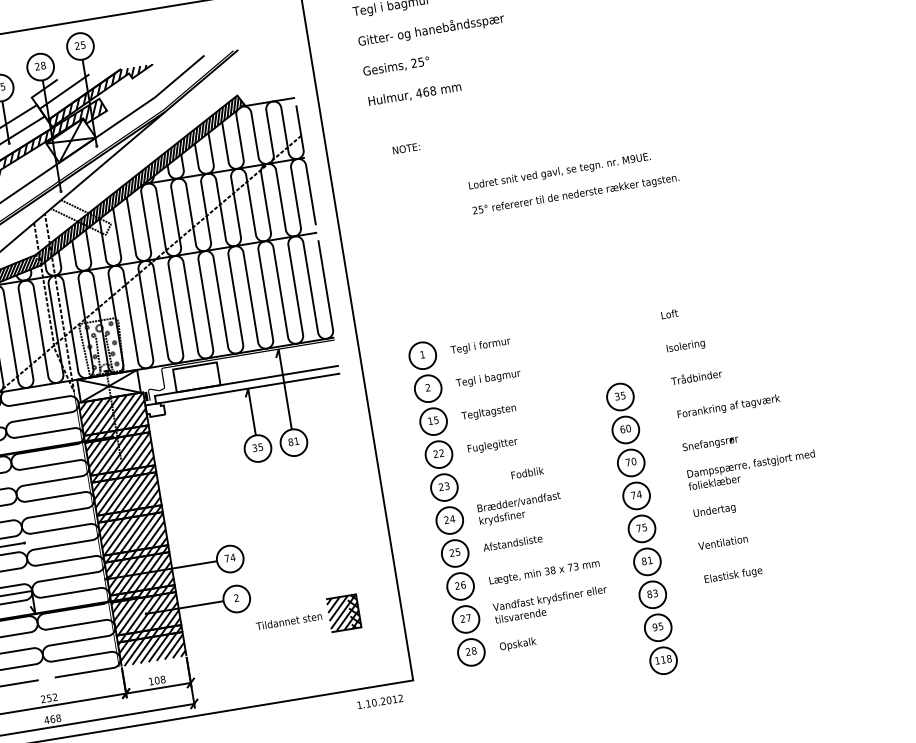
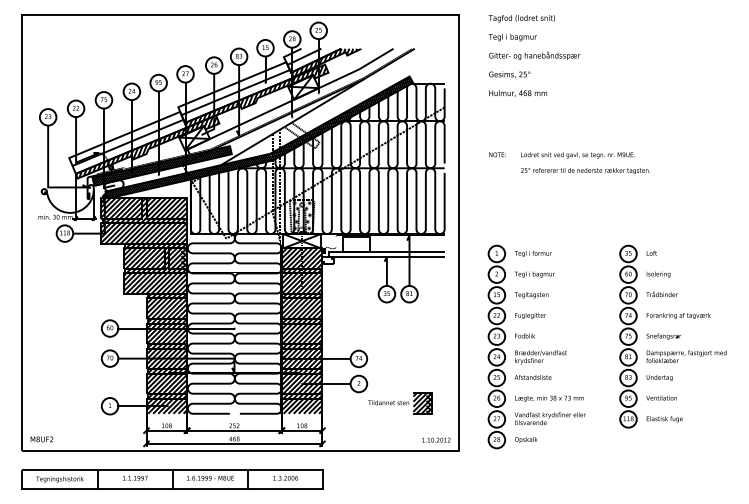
text: (406, 148) -> (497, 154), moved
text: (573, 182) -> (585, 163), moved
text: (526, 472) -> (524, 335), moved
part: (641, 528) -> (628, 336), moved
text: (380, 700) -> (436, 439), moved

